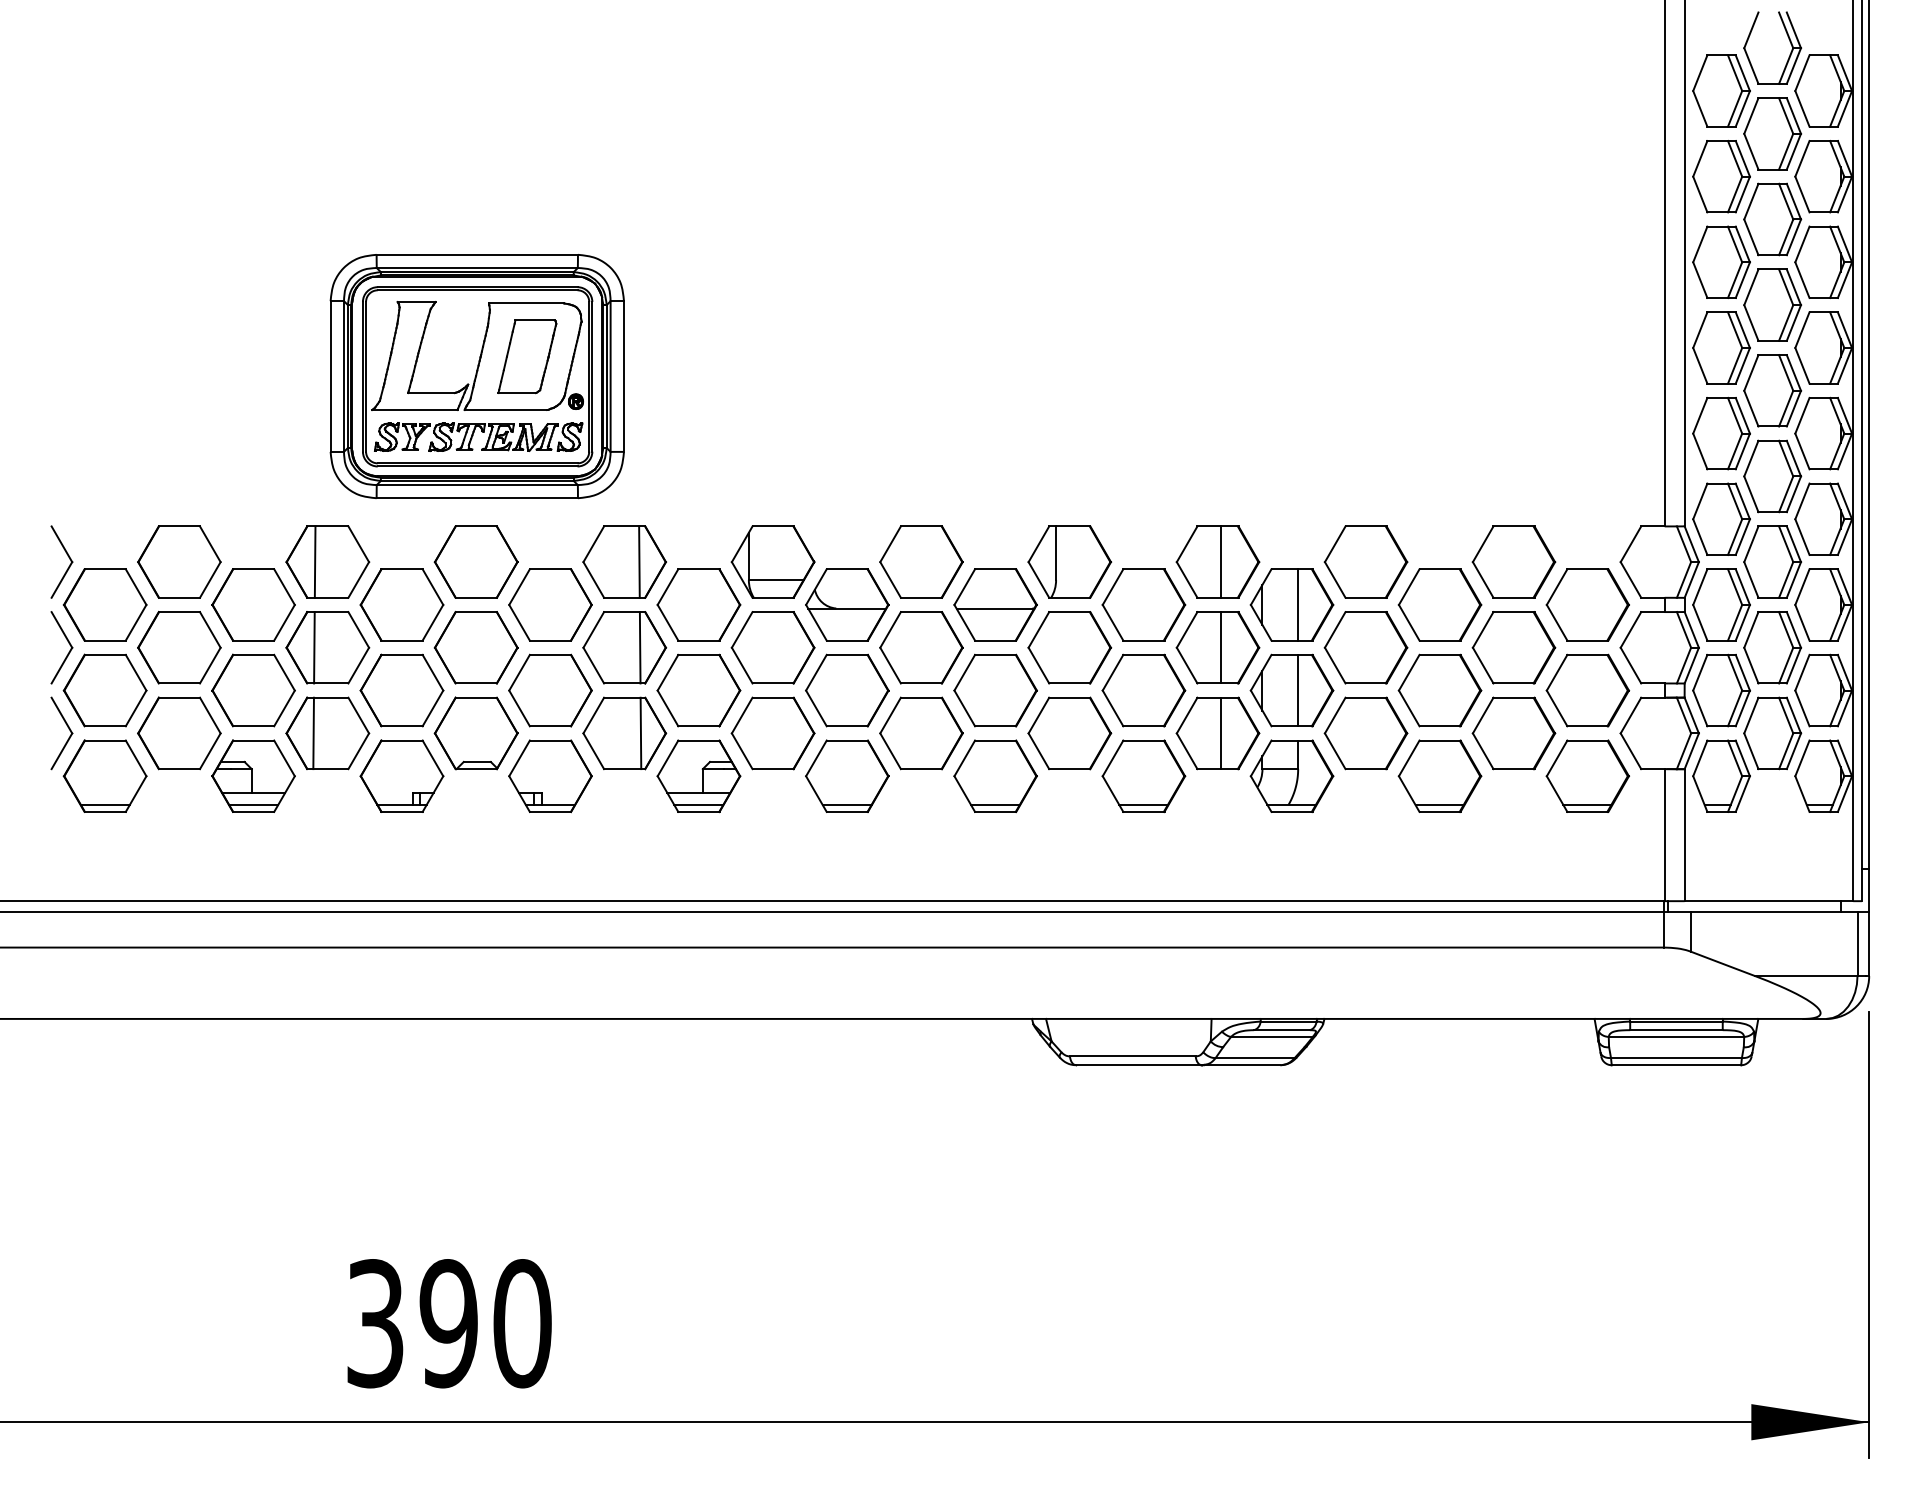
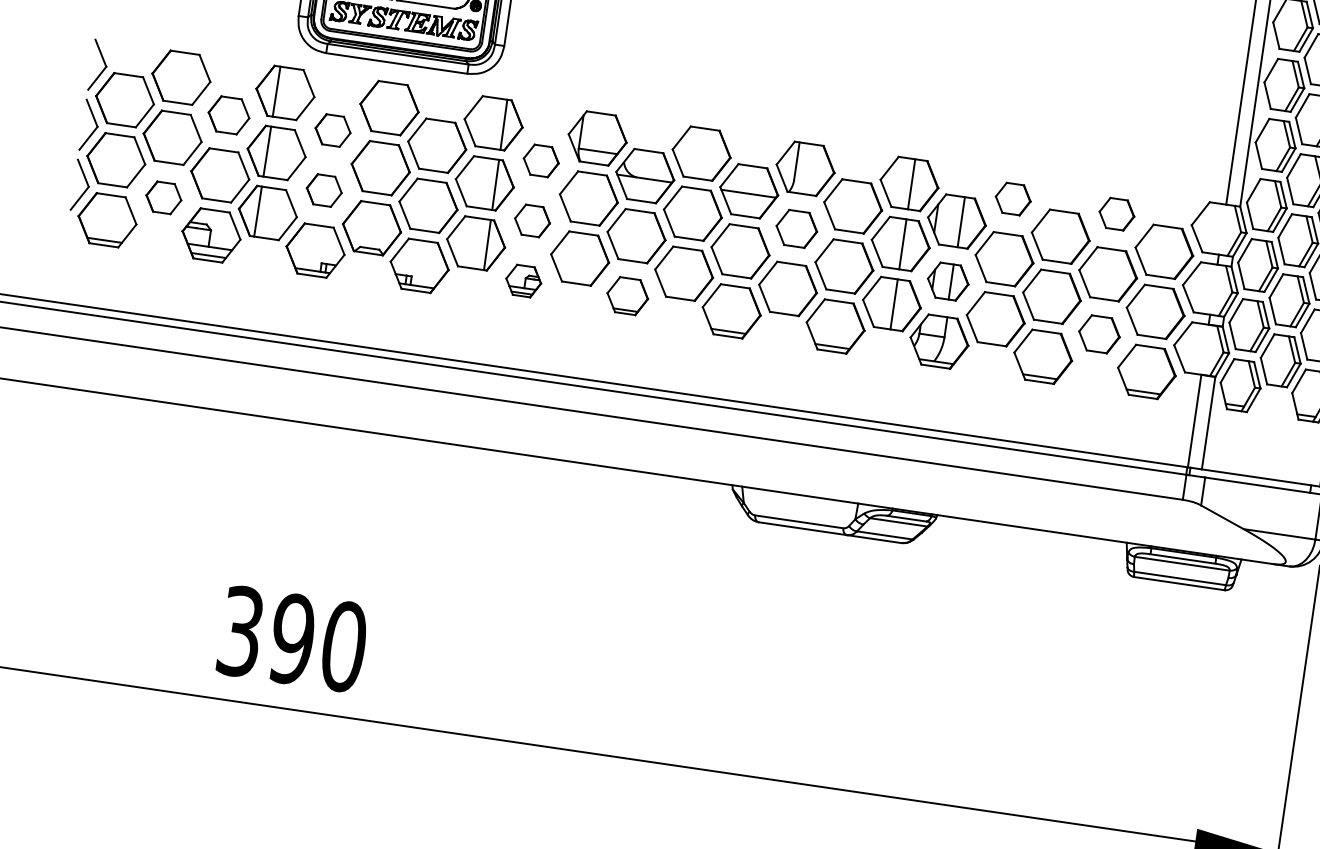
part: (1365, 561) -> (1012, 198), size x0.6
part: (1513, 561) -> (1116, 213), size x0.6
part: (253, 604) -> (229, 115), size x0.7
part: (401, 604) -> (332, 130), size x0.6
part: (698, 604) -> (540, 160), size x0.6
part: (1069, 647) -> (796, 228), size x0.7
part: (401, 690) -> (323, 190), size x0.6
part: (698, 690) -> (532, 220), size x0.6
part: (1291, 690) -> (947, 281), size x0.7
part: (179, 733) -> (163, 197), size x0.6
part: (1513, 733) -> (1099, 334), size x0.7
part: (847, 775) -> (627, 295), size x0.7
part: (698, 776) -> (523, 281), size x0.6

